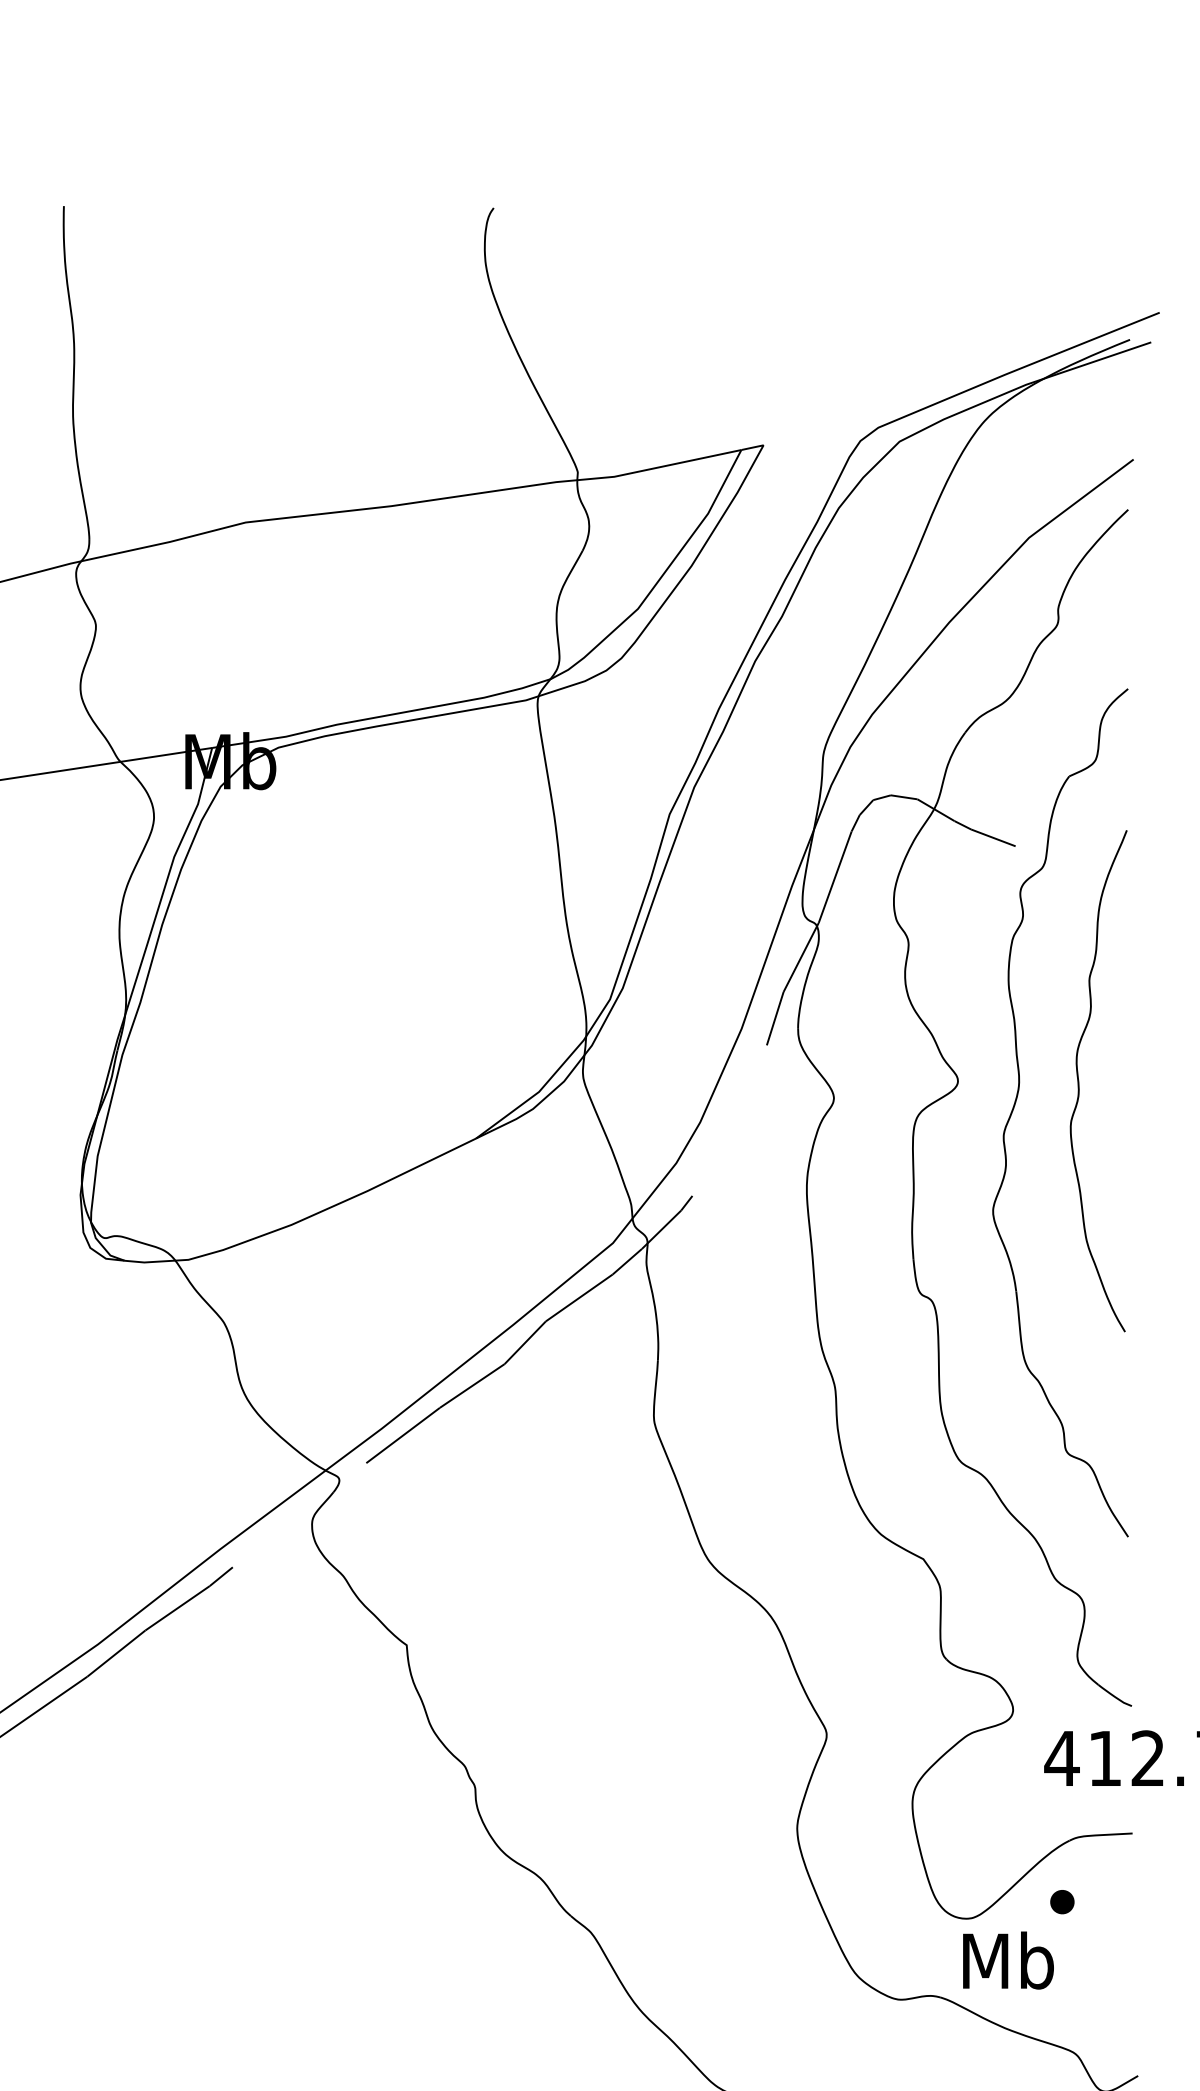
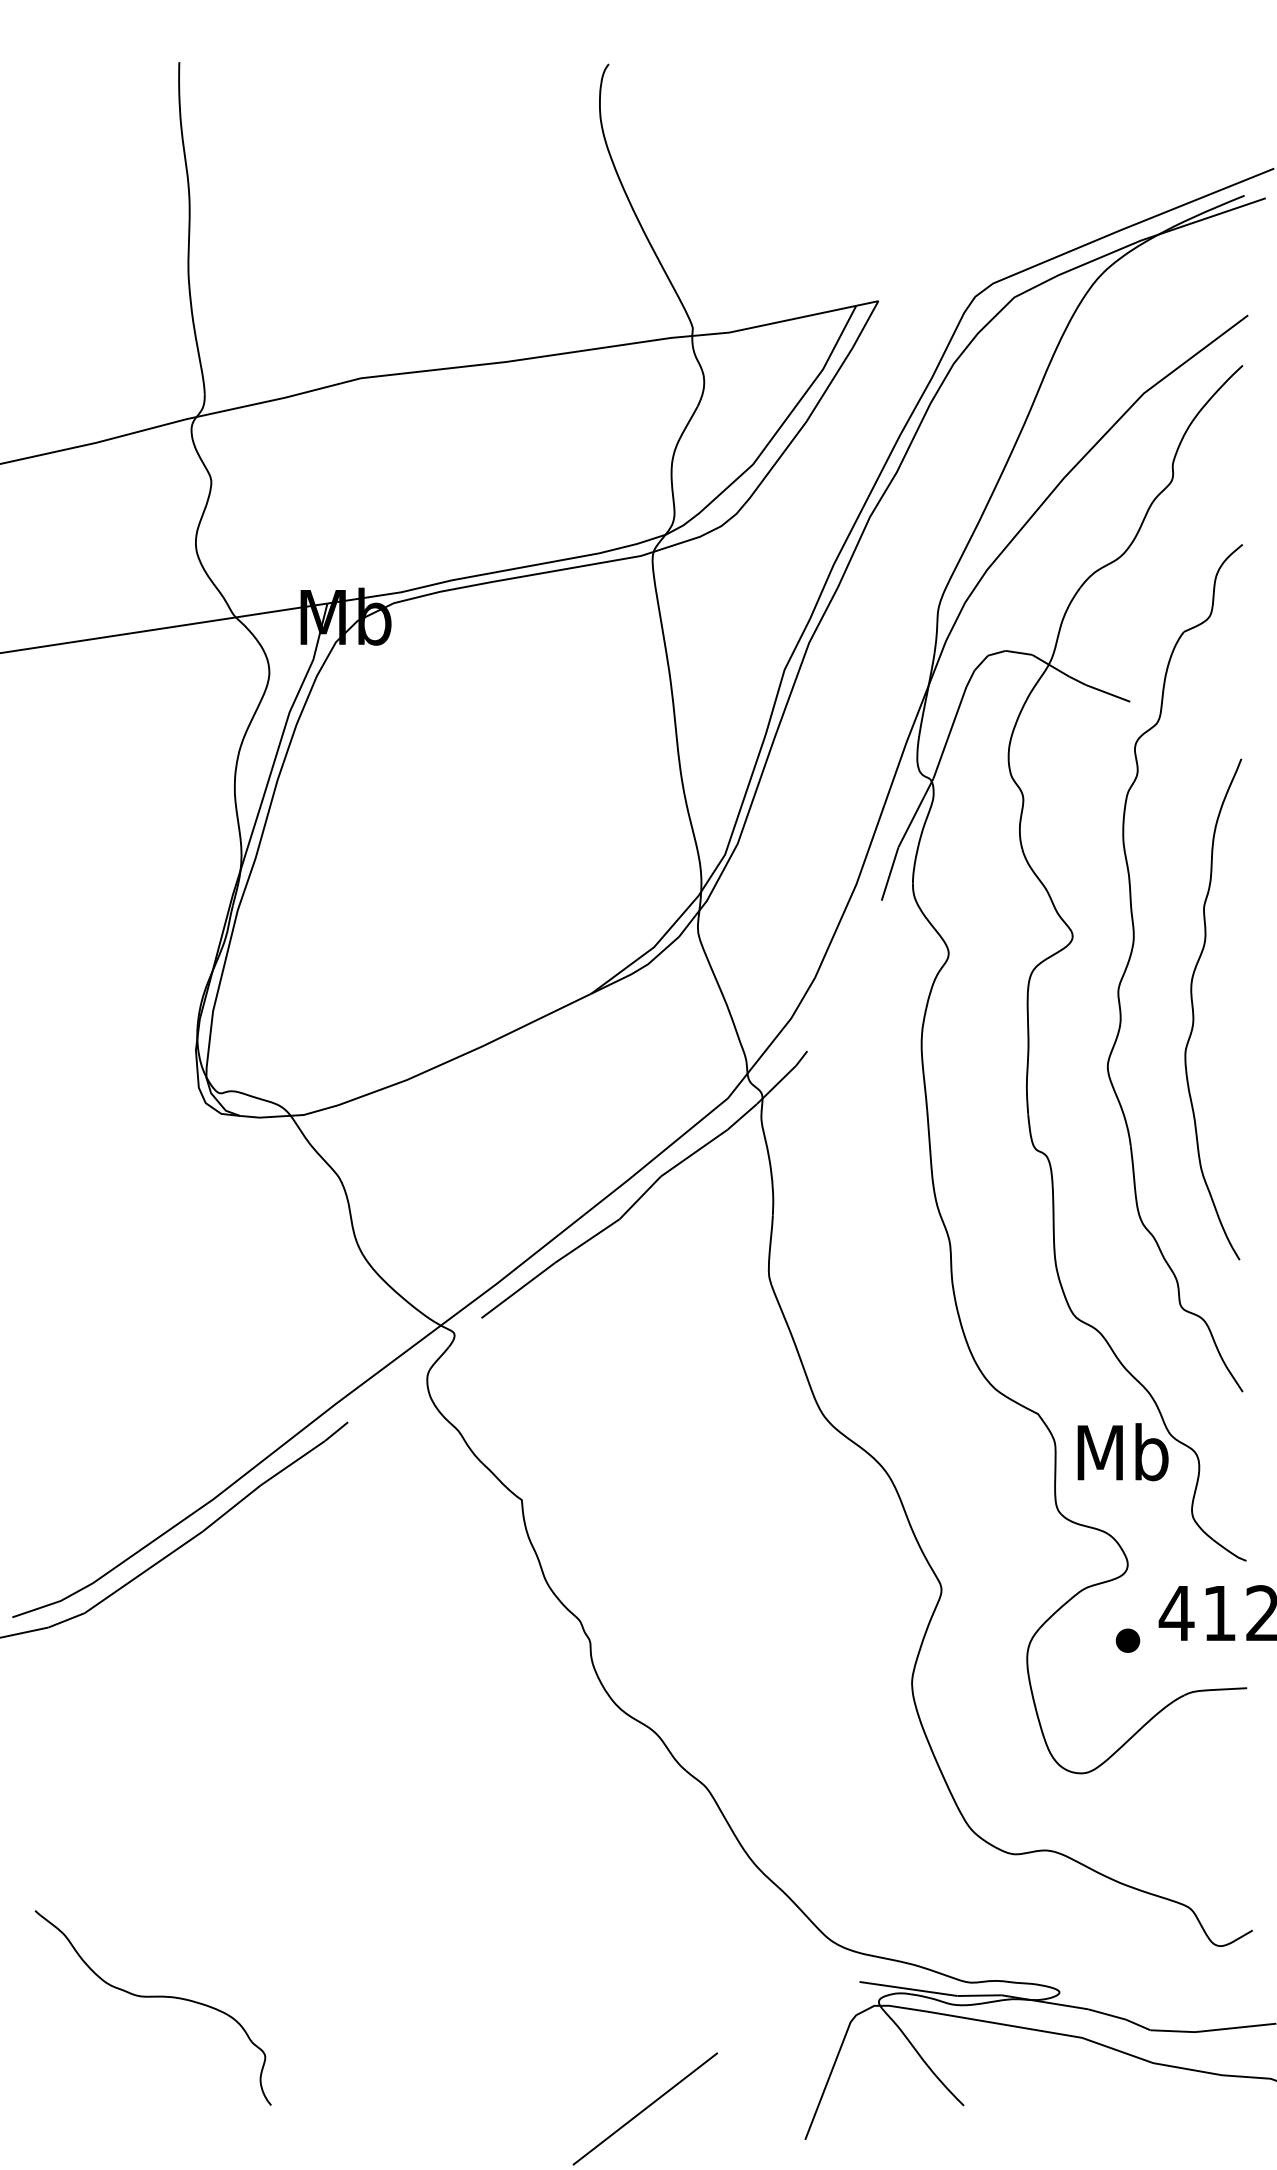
curve: (1079, 1085) -> (1194, 1013), moved
part: (1061, 1901) -> (1127, 1640), moved
text: (1007, 1960) -> (1122, 1452), moved

